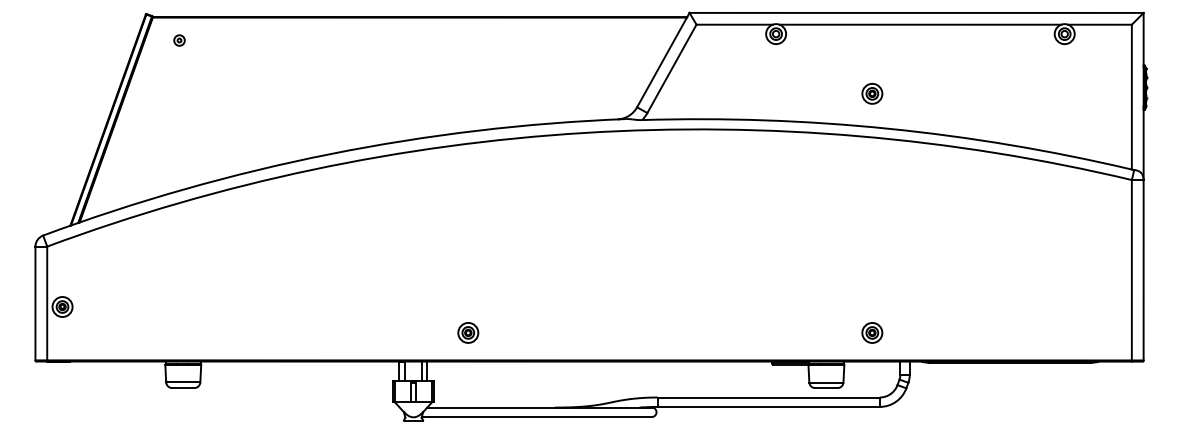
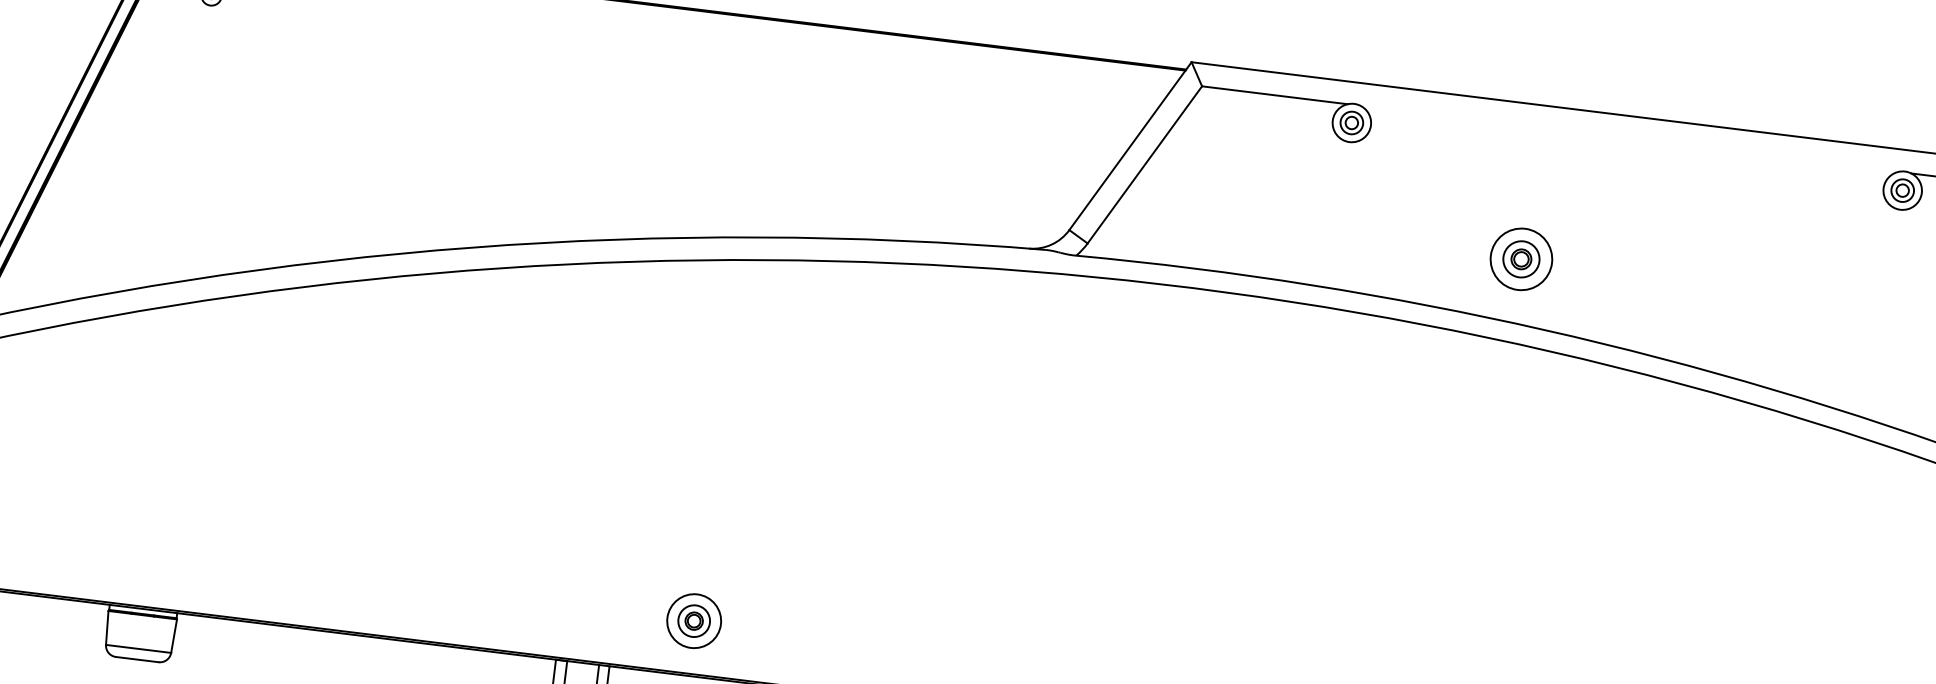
line: (920, 24) -> (1629, 138), removed
part: (872, 93) -> (1521, 258), size x1.6
part: (468, 332) -> (694, 620), size x1.4

